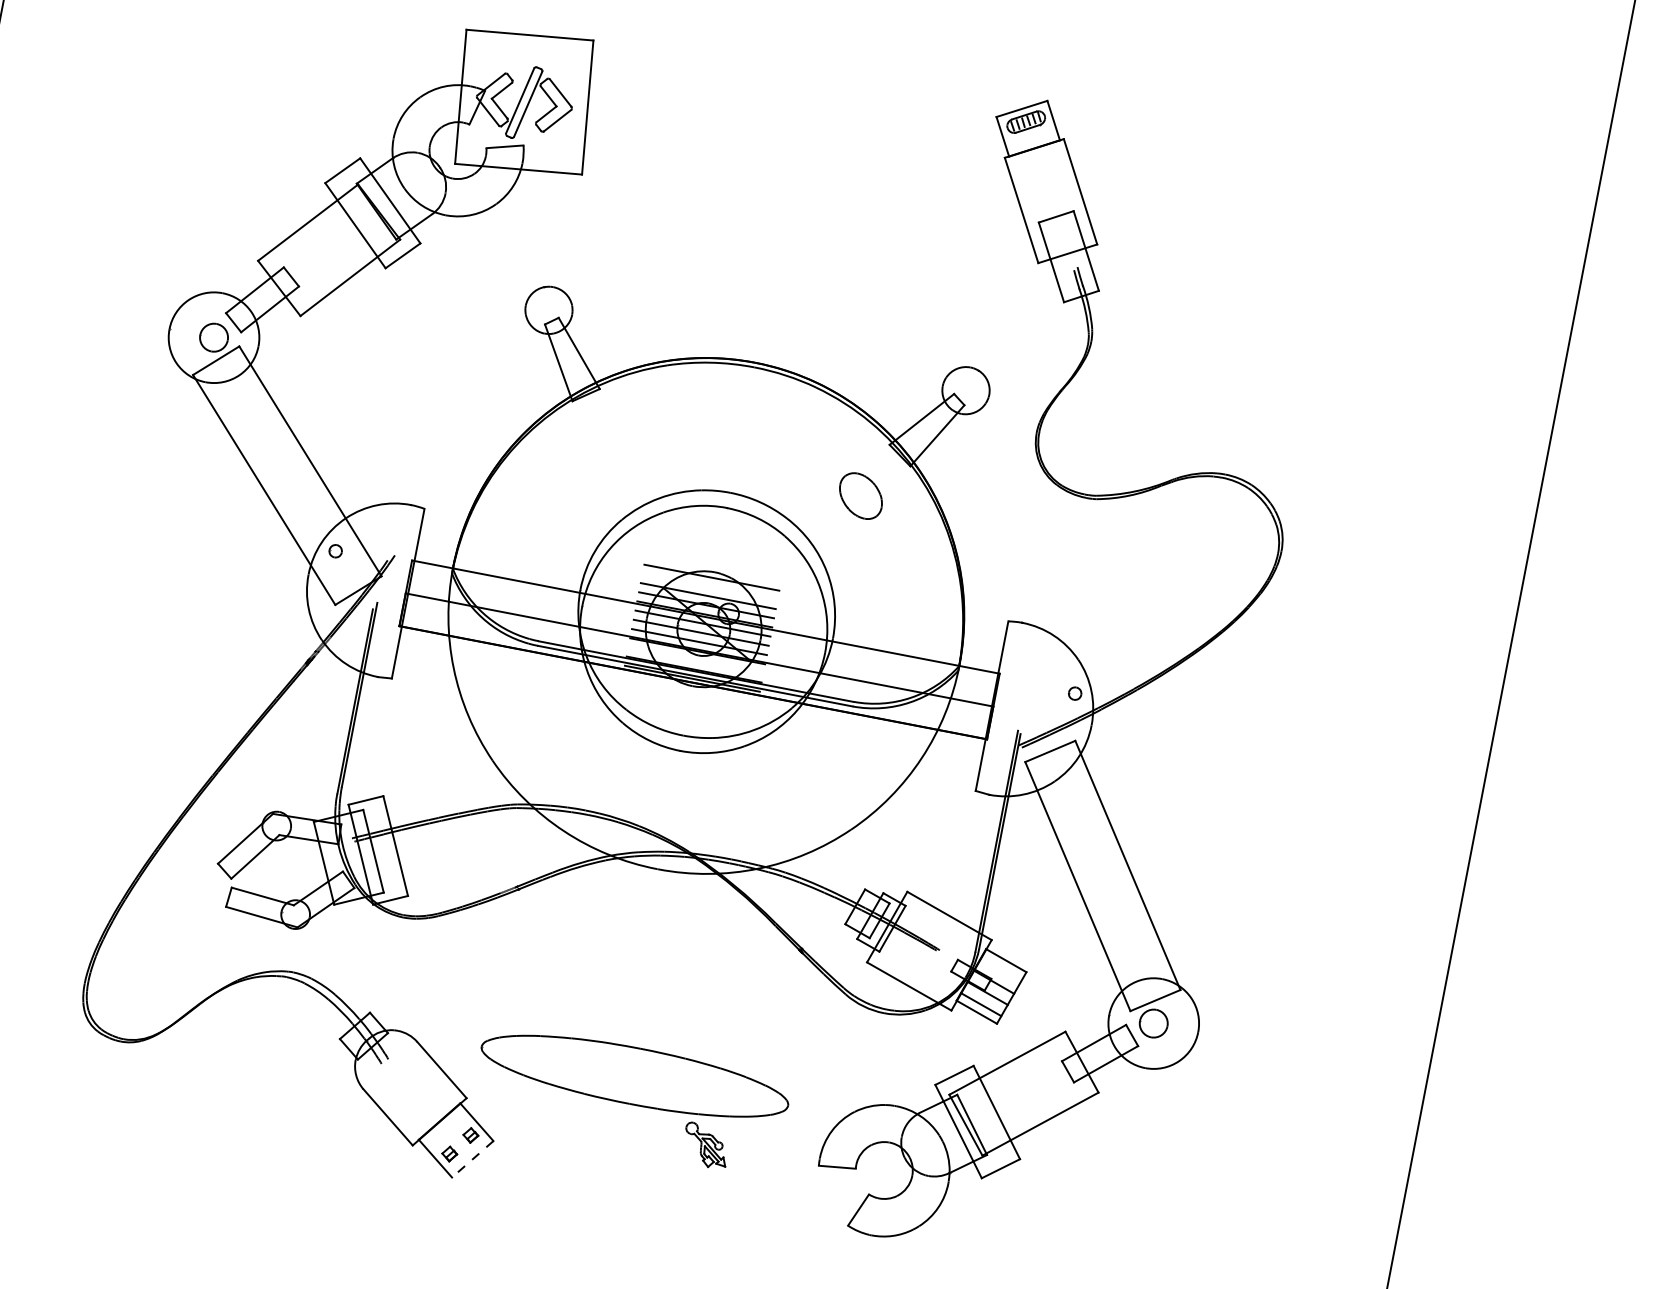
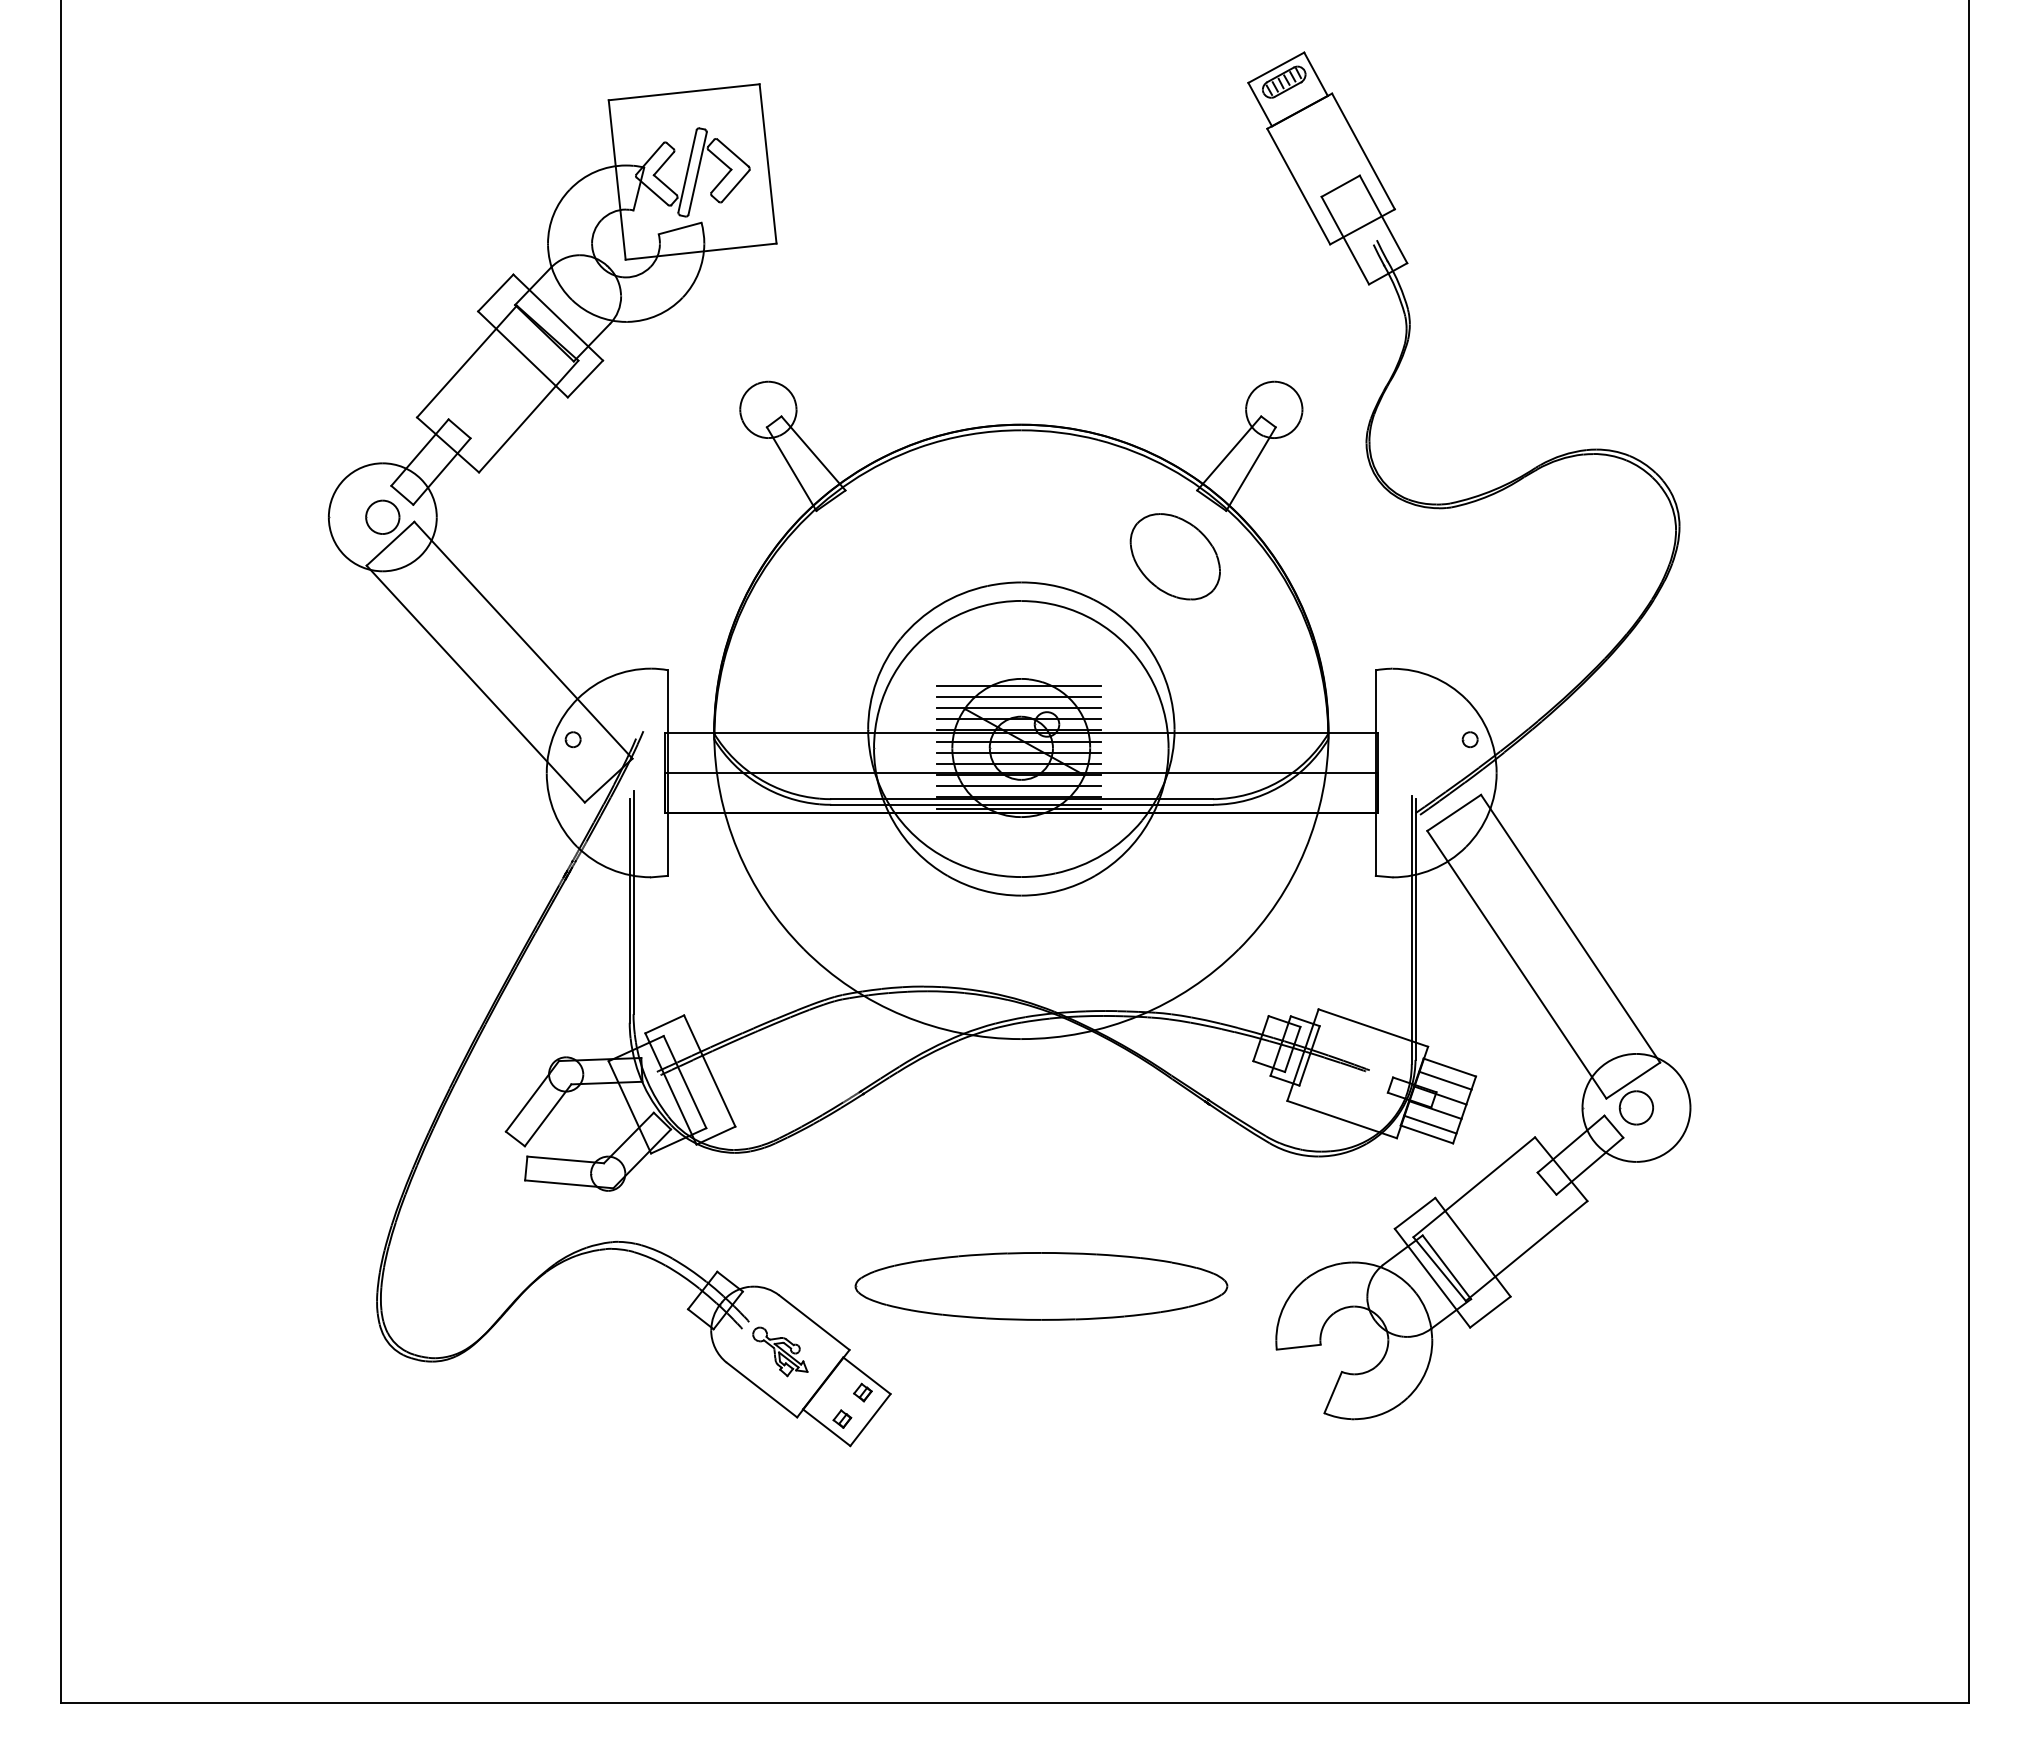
part: (860, 495) -> (1174, 556), size x1.67
line: (709, 586) -> (1018, 696), added
line: (695, 660) -> (1018, 786), added
line: (1000, 970) -> (1445, 1080), added
part: (706, 1145) -> (780, 1351), moved
line: (472, 1159) -> (870, 1420), dashed -> solid

